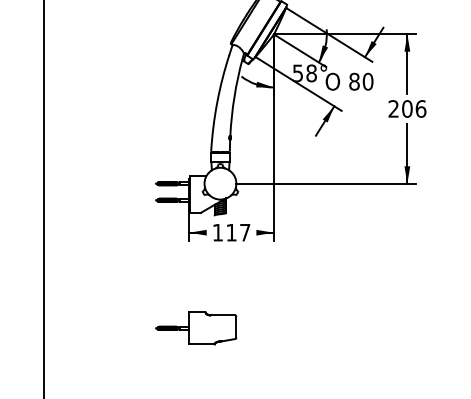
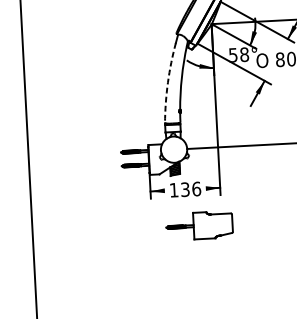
arc: (217, 102) -> (168, 82), solid -> dashed
text: (238, 232) -> (191, 189), 117 -> 136
part: (196, 328) -> (199, 225), moved

